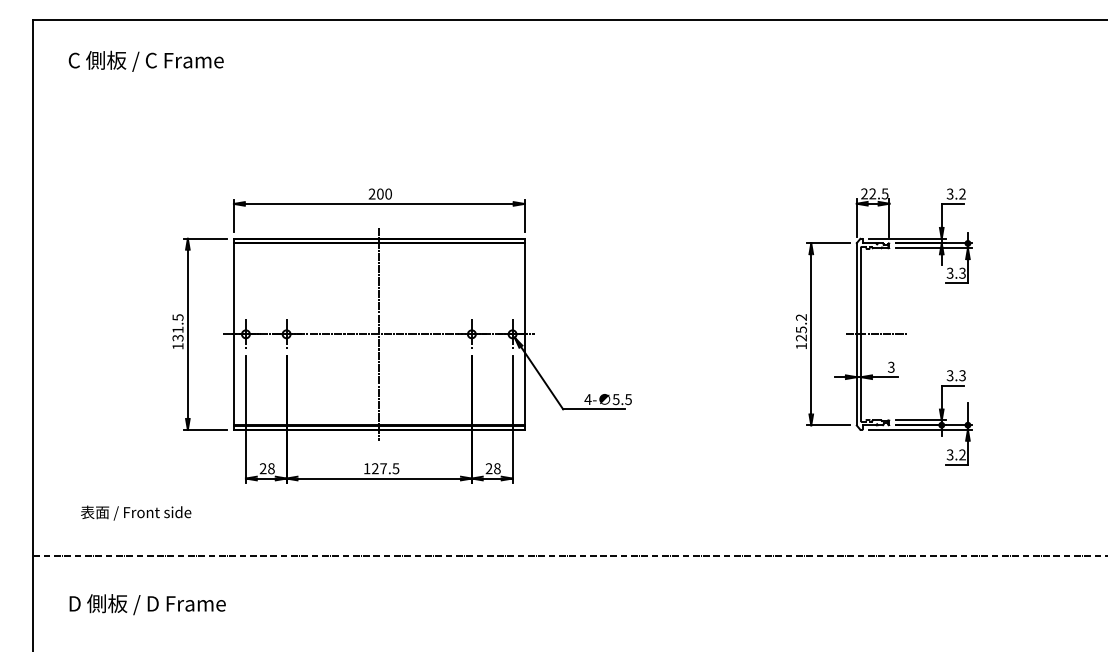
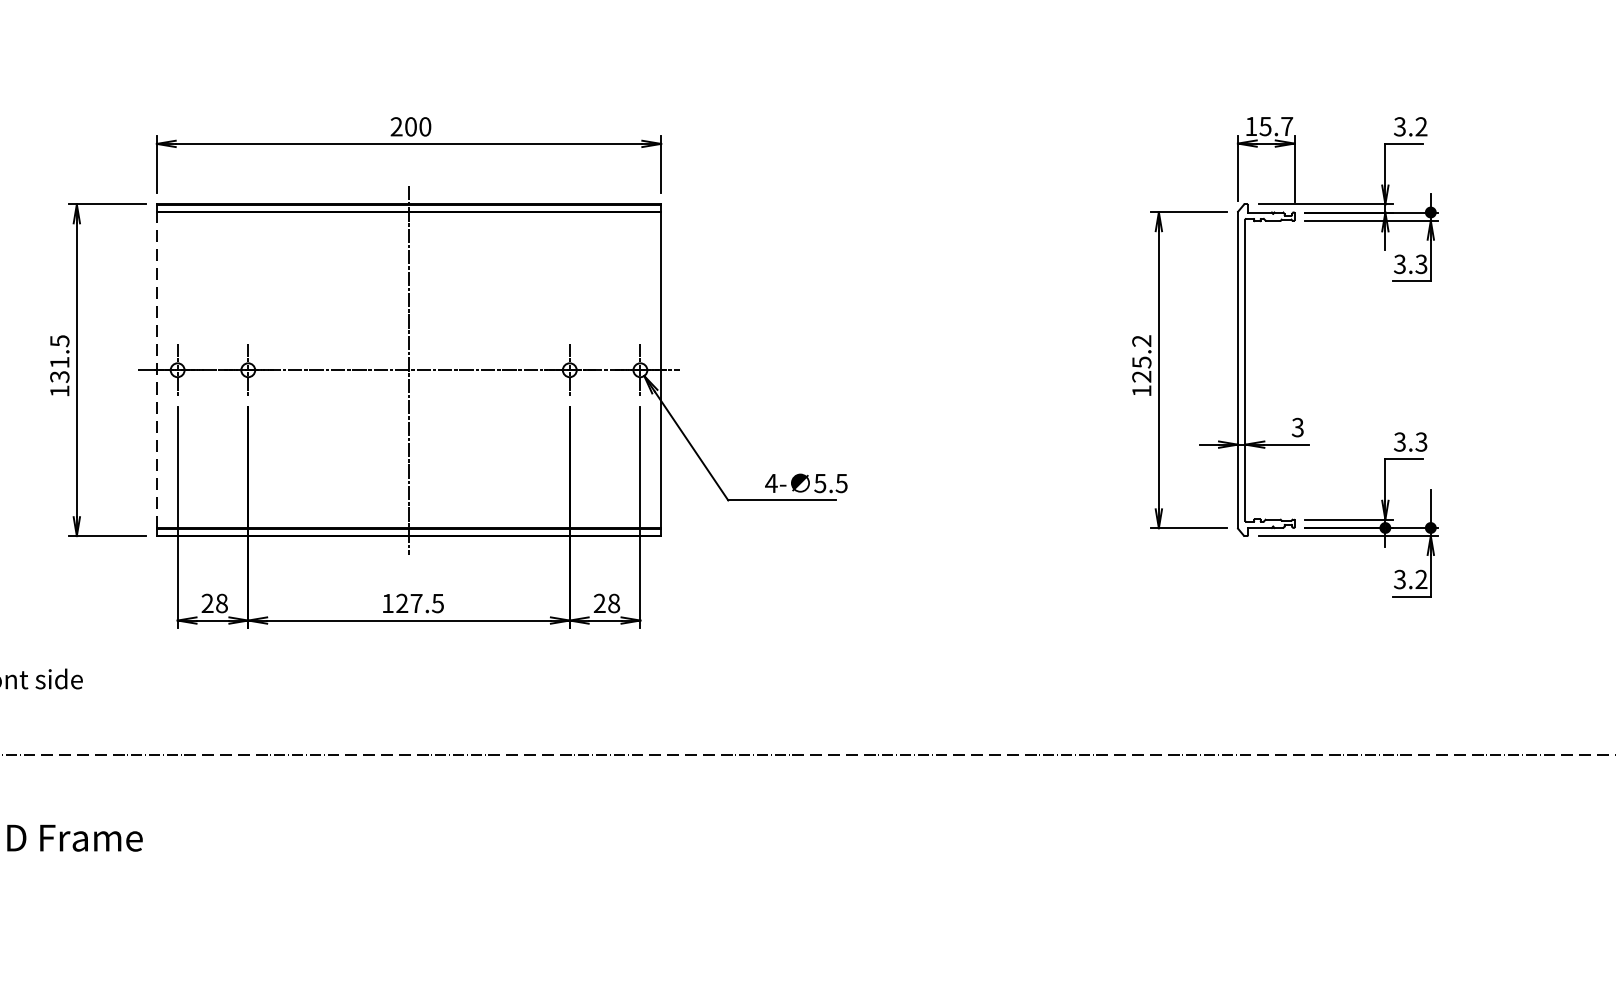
text: (874, 193) -> (1268, 125), 22.5 -> 15.7
line: (233, 333) -> (156, 368), solid -> dashed
line: (875, 334) -> (1270, 370), removed

